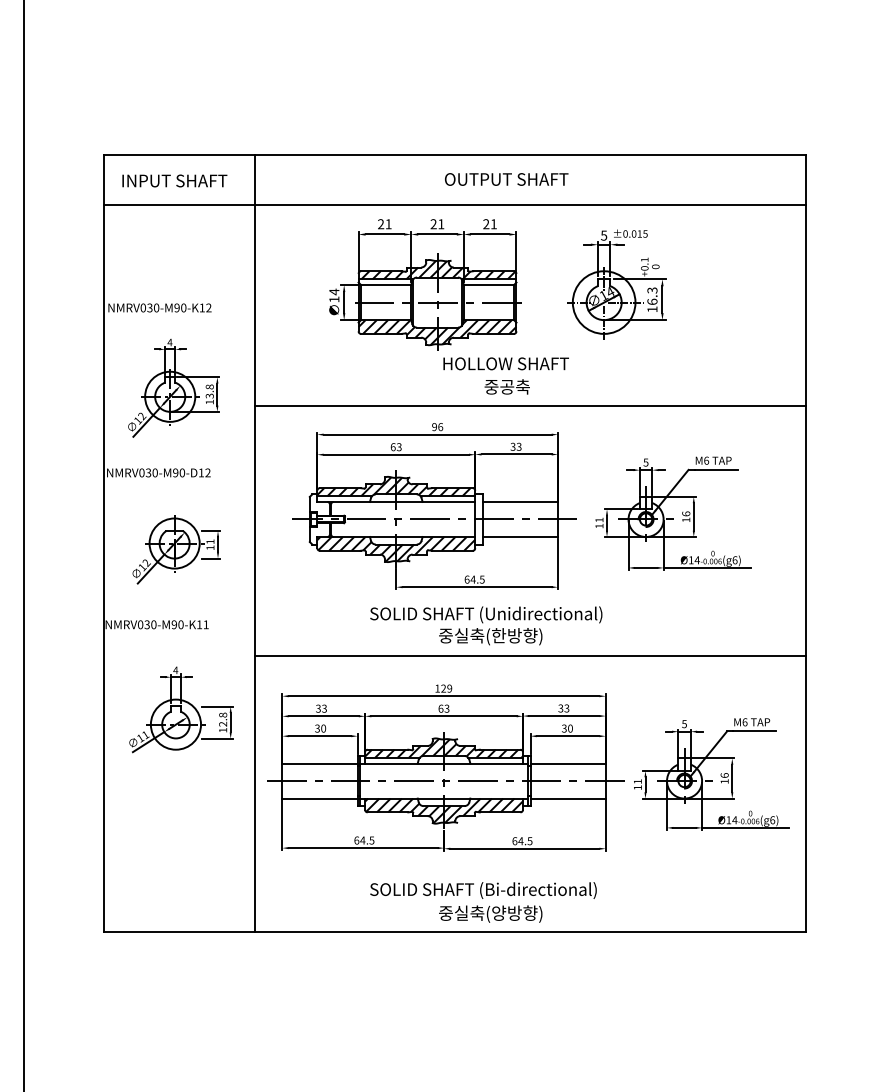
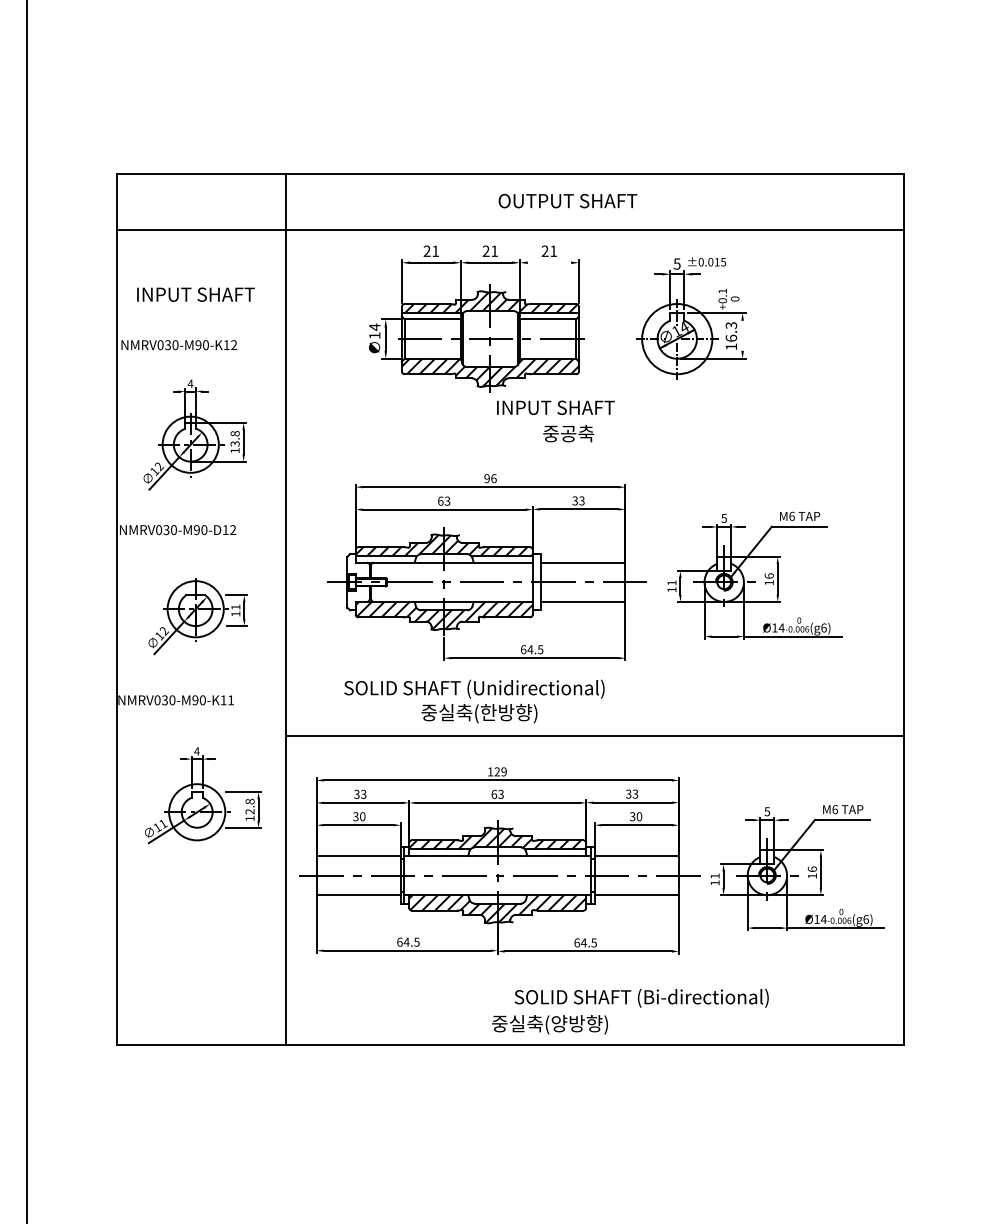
text: (174, 180) -> (195, 294), moved
line: (489, 234) -> (548, 262), removed
line: (662, 299) -> (742, 335), removed
text: (506, 363) -> (567, 407), HOLLOW SHAFT -> INPUT SHAFT
line: (530, 405) -> (594, 454), removed
text: (486, 625) -> (474, 701), moved
text: (483, 890) -> (641, 998), moved

